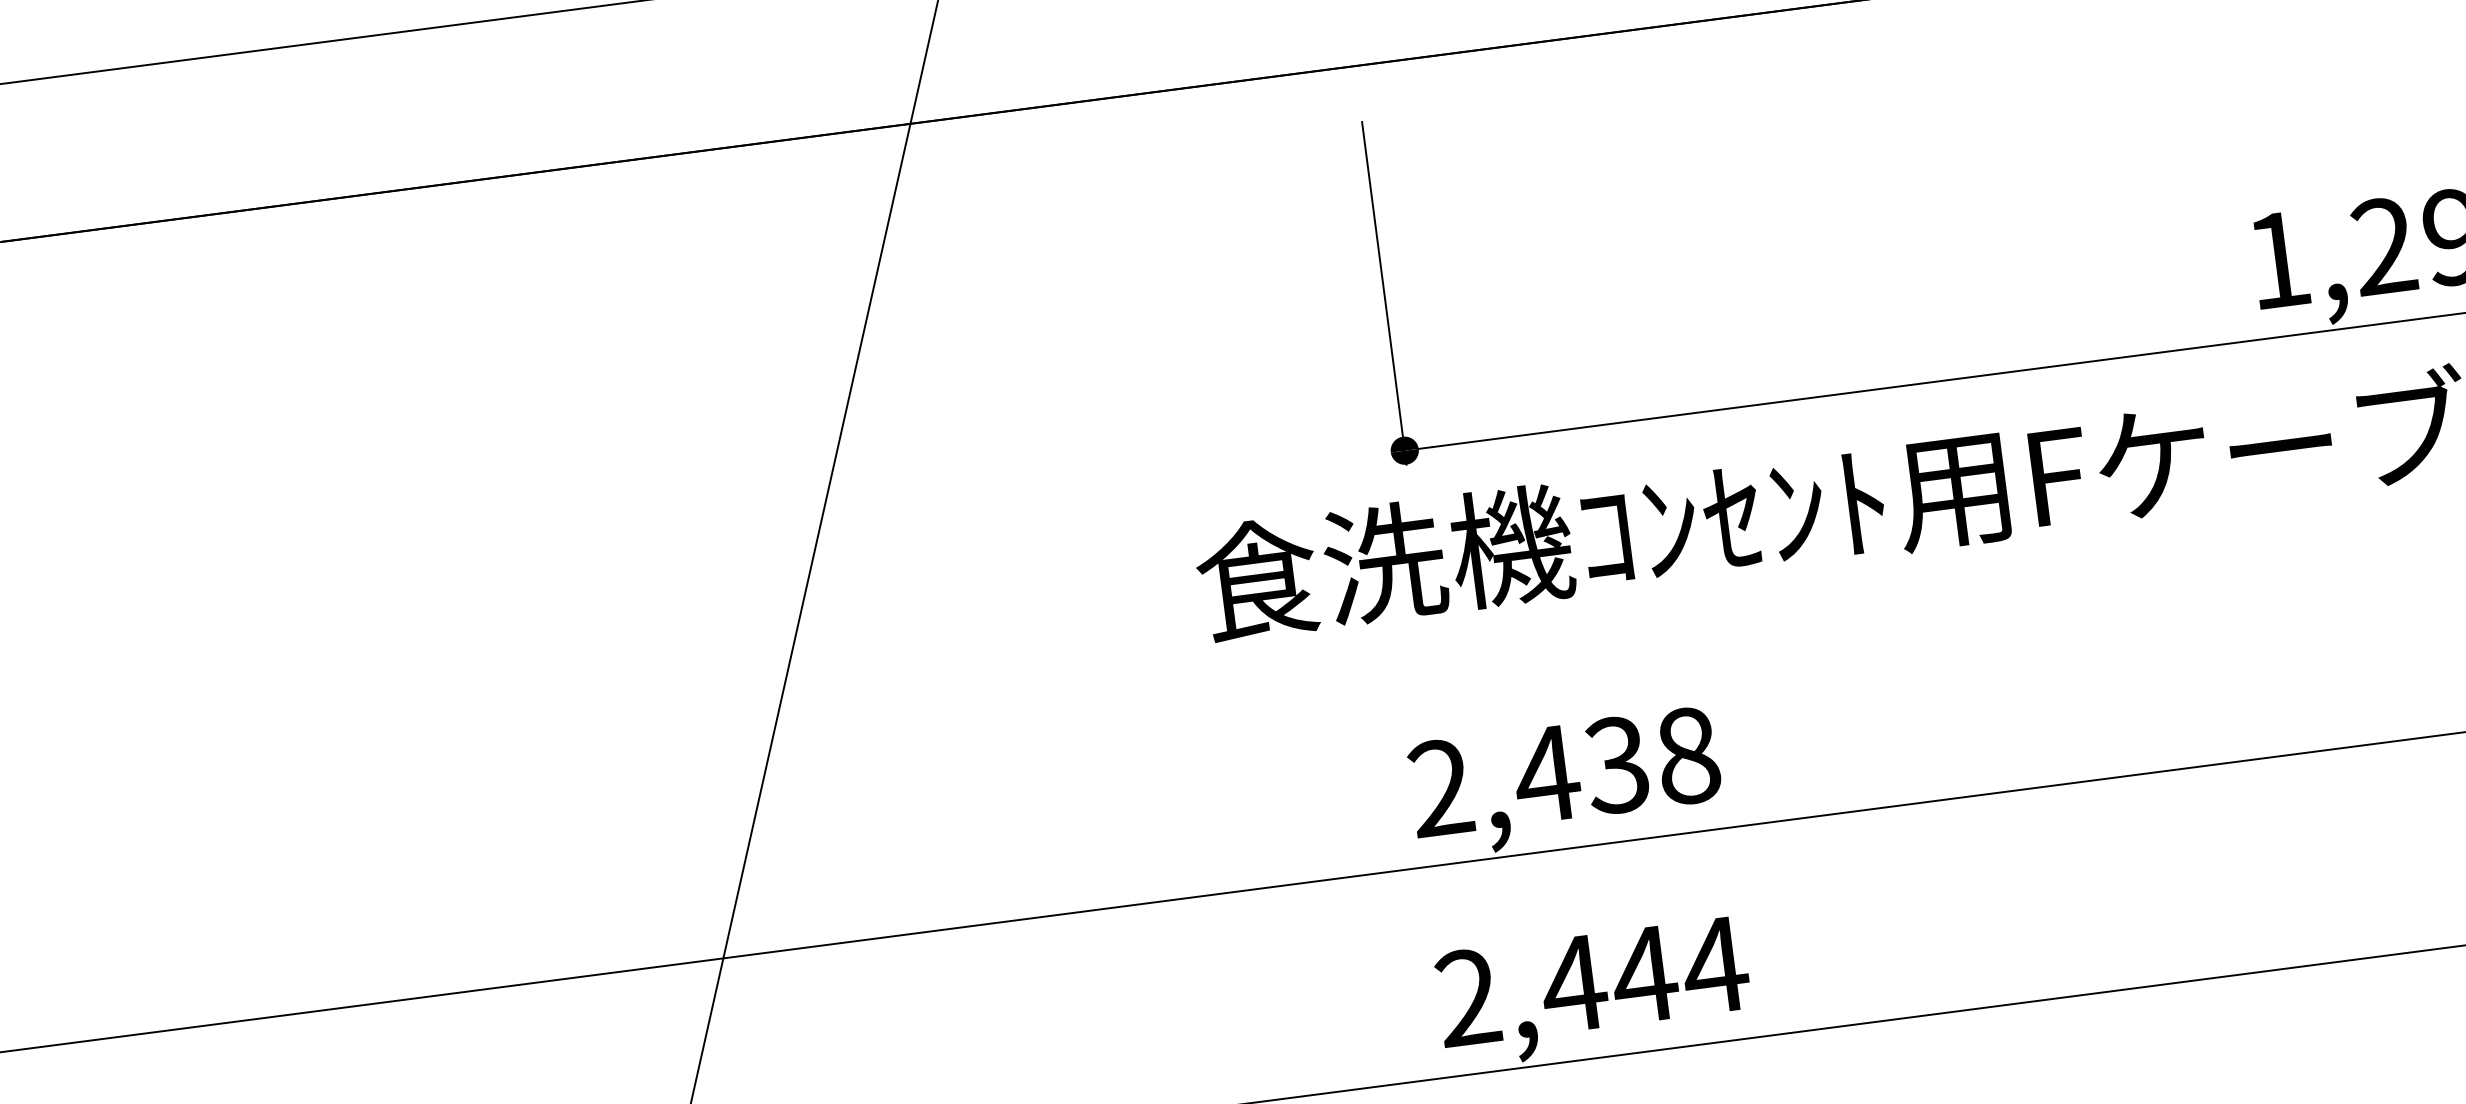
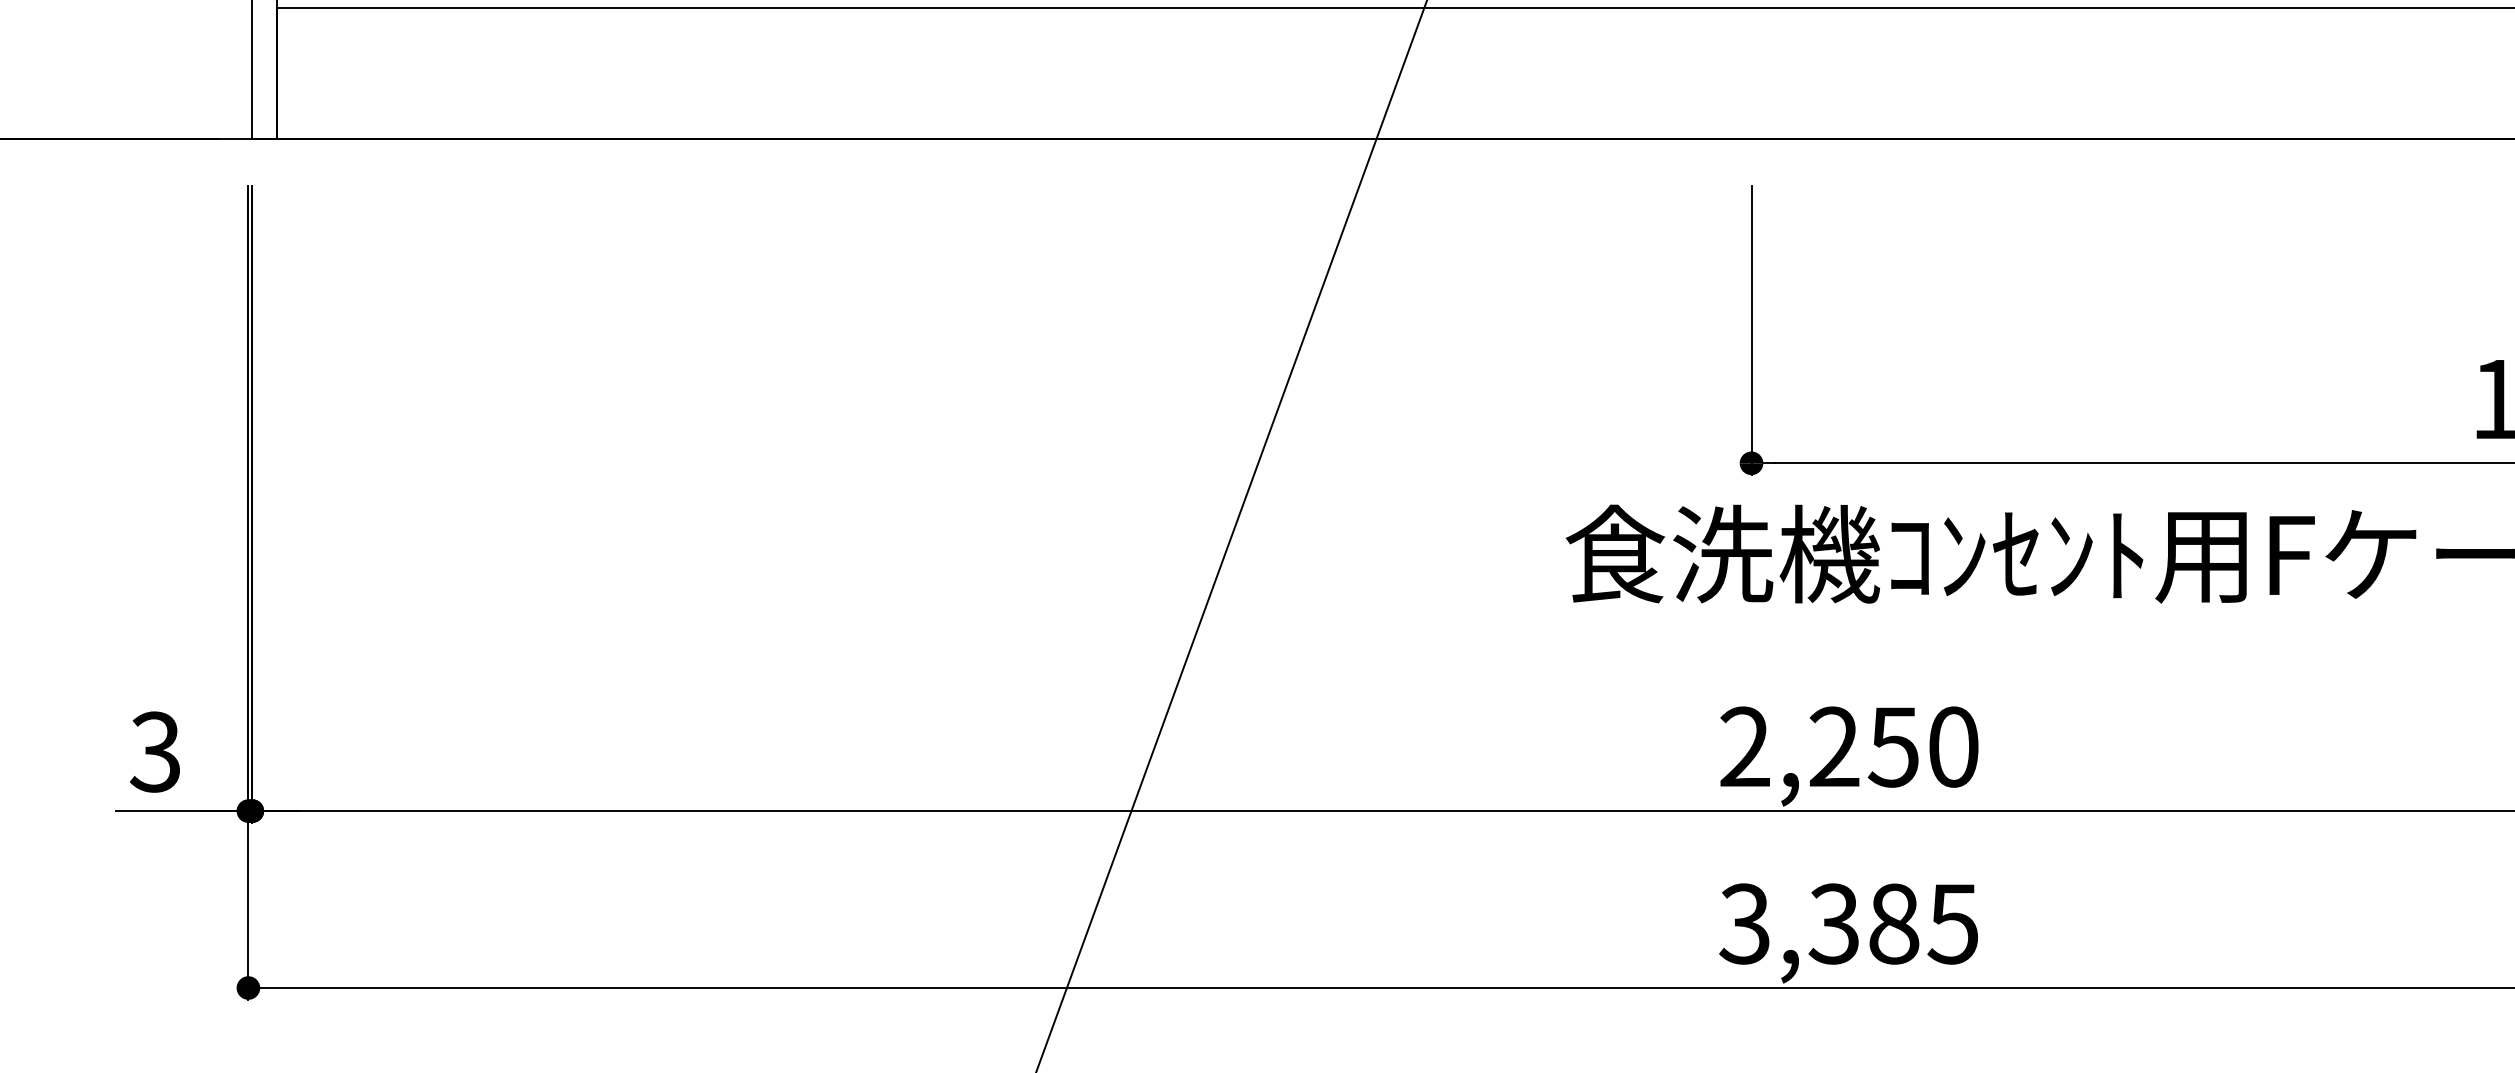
text: (1615, 764) -> (1892, 746), 2,438 -> 2,250
text: (1591, 981) -> (1849, 923), 2,444 -> 3,385

